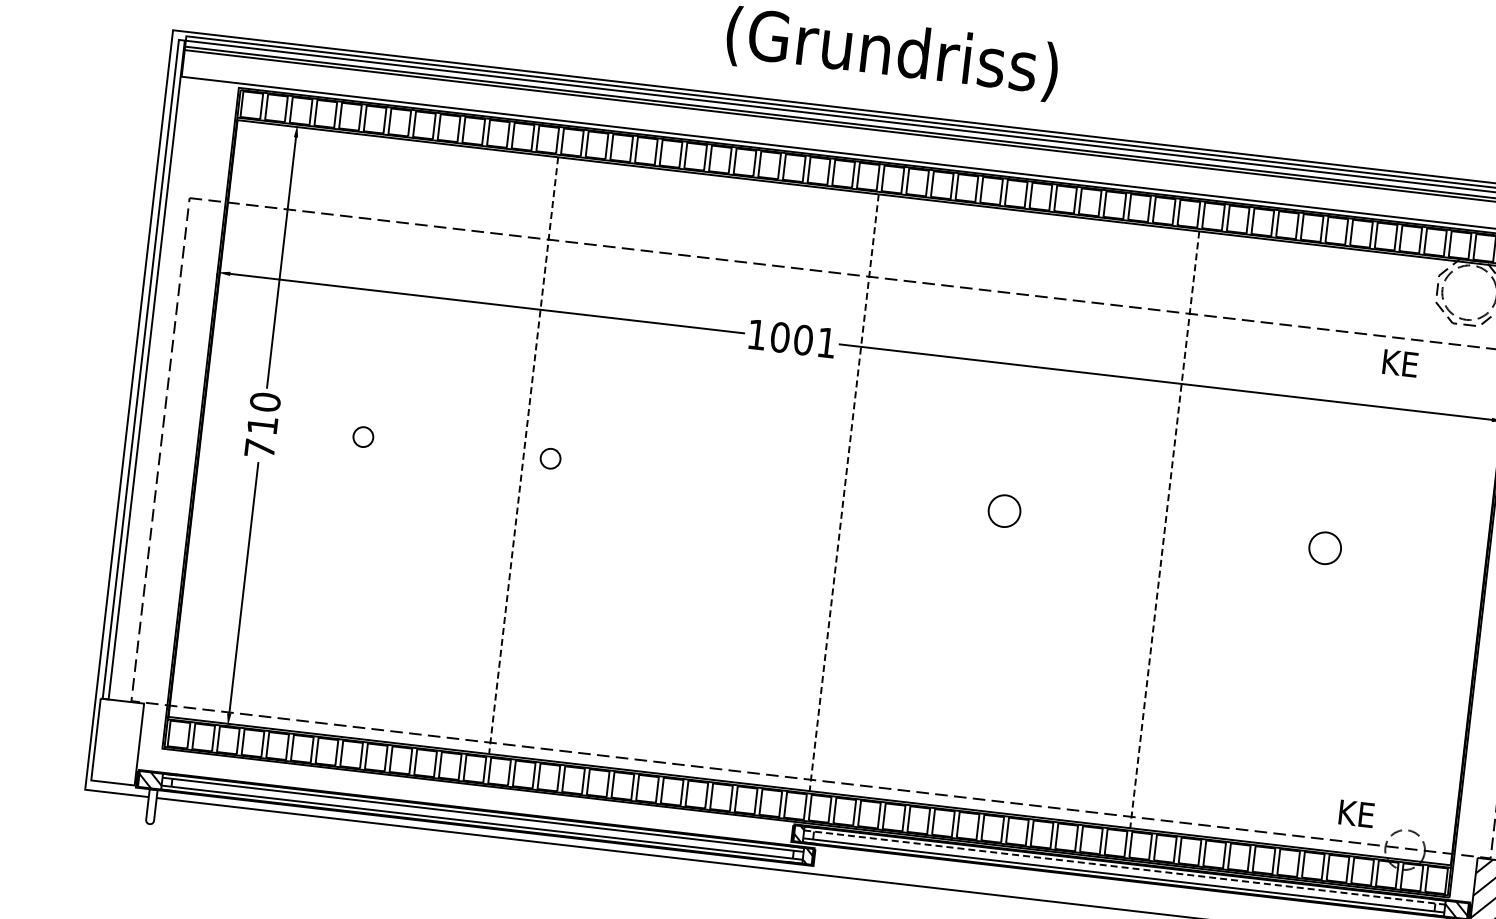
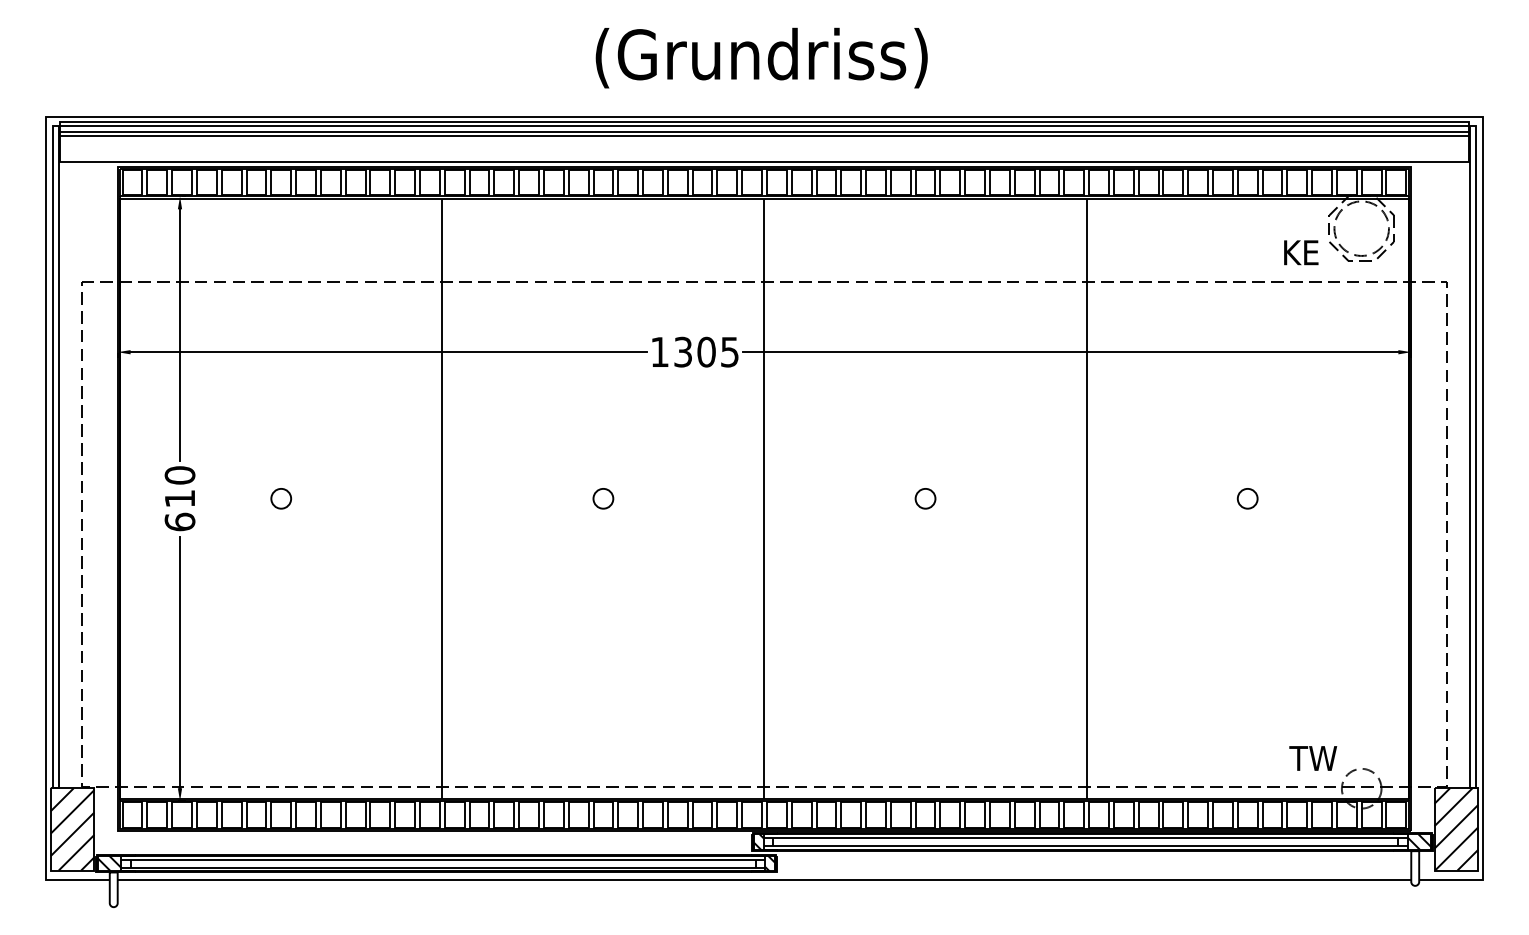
text: (803, 339) -> (706, 351), 1001 -> 1305
text: (1400, 363) -> (1301, 252), moved
text: (259, 447) -> (179, 521), 710 -> 610
line: (523, 455) -> (442, 498), dashed -> solid
circle: (550, 458) -> (603, 498), moved
line: (844, 492) -> (764, 498), dashed -> solid
circle: (1004, 510) -> (925, 498), size x0.62
line: (1164, 529) -> (1086, 498), dashed -> solid
circle: (1324, 548) -> (1247, 498), size x0.62
hatch: (117, 742) -> (72, 829), added
text: (1360, 814) -> (1313, 758), KE -> TW
line: (1125, 867) -> (1086, 838), dashed -> solid

